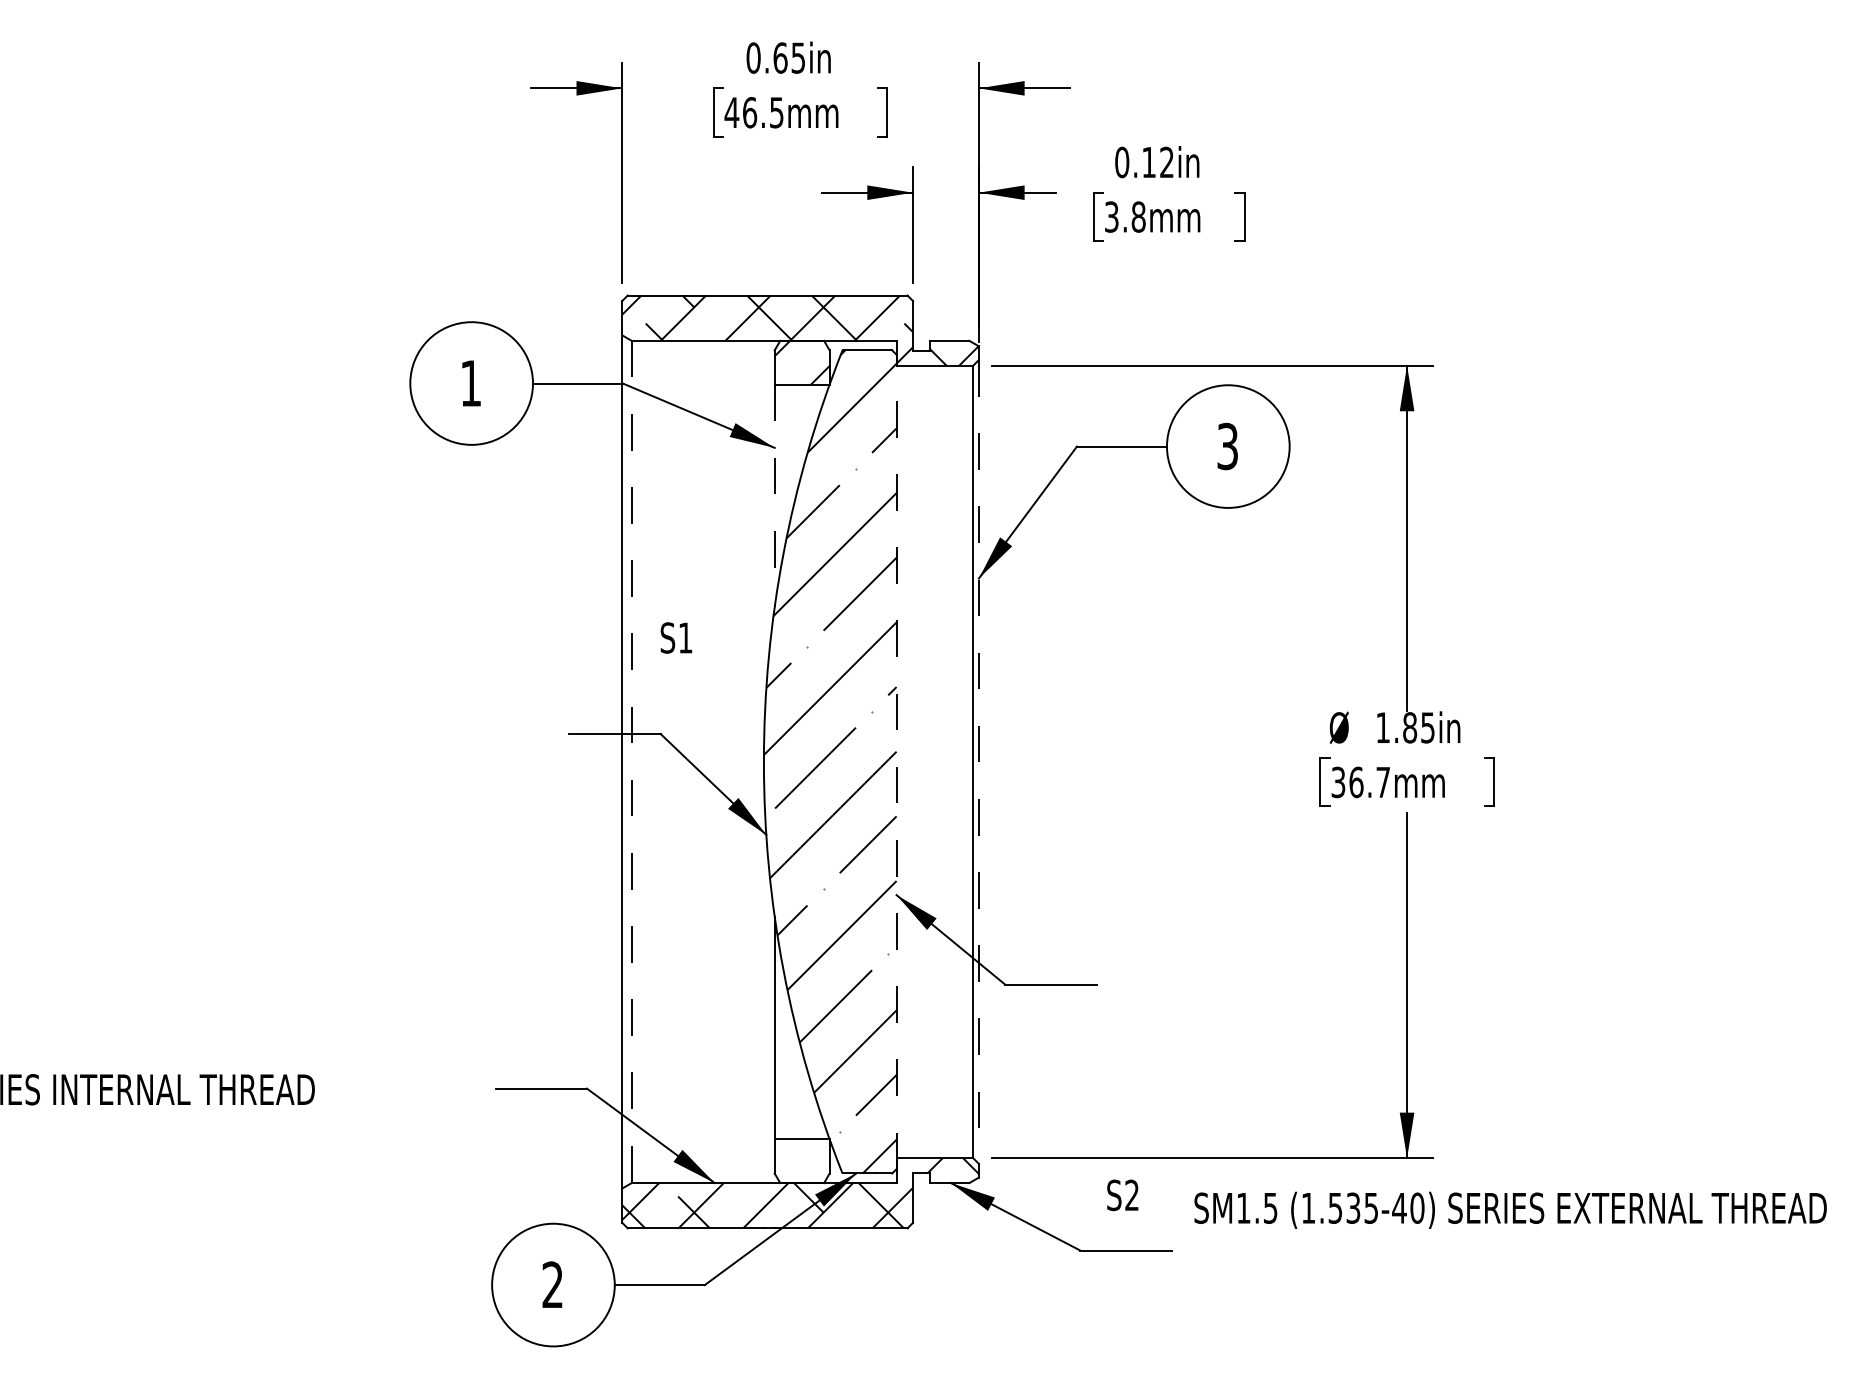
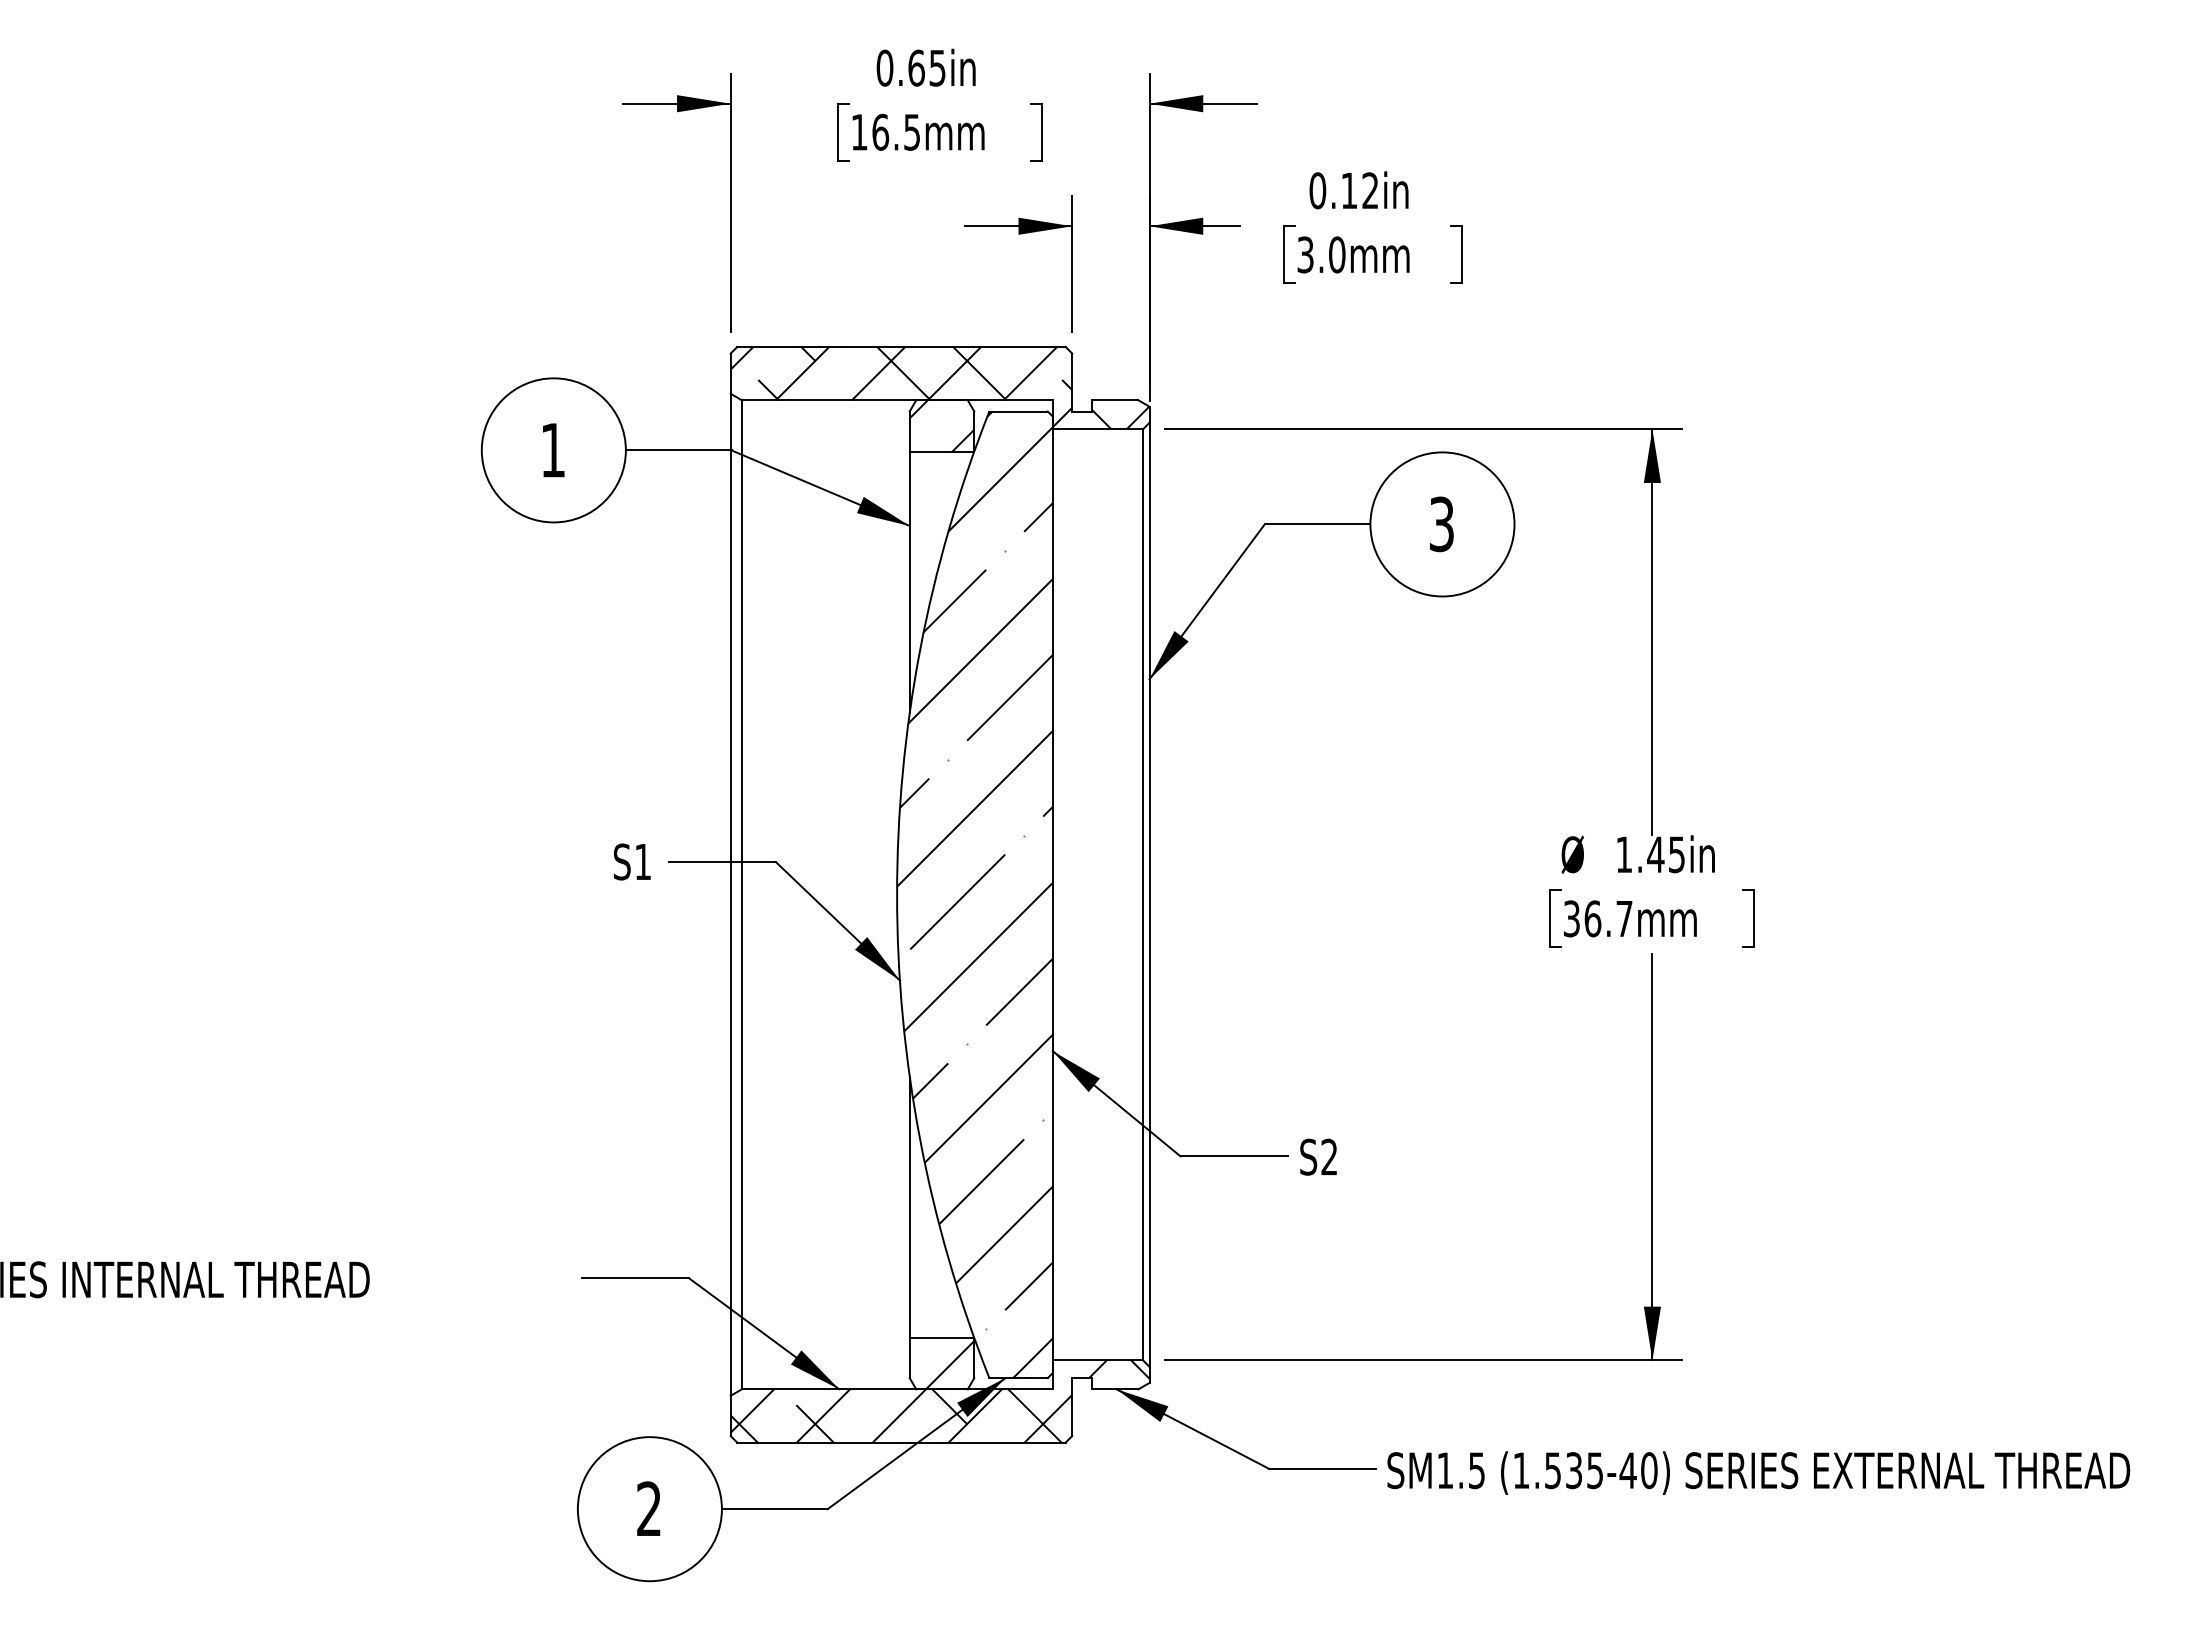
text: (731, 112) -> (859, 132), 46.5mm -> 16.5mm
text: (1138, 217) -> (1336, 255), 3.8mm -> 3.0mm
line: (774, 496) -> (909, 583), dashed -> solid
text: (676, 637) -> (632, 861), moved
text: (1409, 727) -> (1655, 854), 1.85in -> 1.45in
line: (896, 761) -> (1052, 894), dashed -> solid
line: (978, 761) -> (1149, 894), dashed -> solid
line: (631, 762) -> (741, 895), dashed -> solid
hatch: (808, 1162) -> (949, 1365), added
text: (1122, 1195) -> (1318, 1157), moved
text: (1510, 1209) -> (1758, 1472), moved

